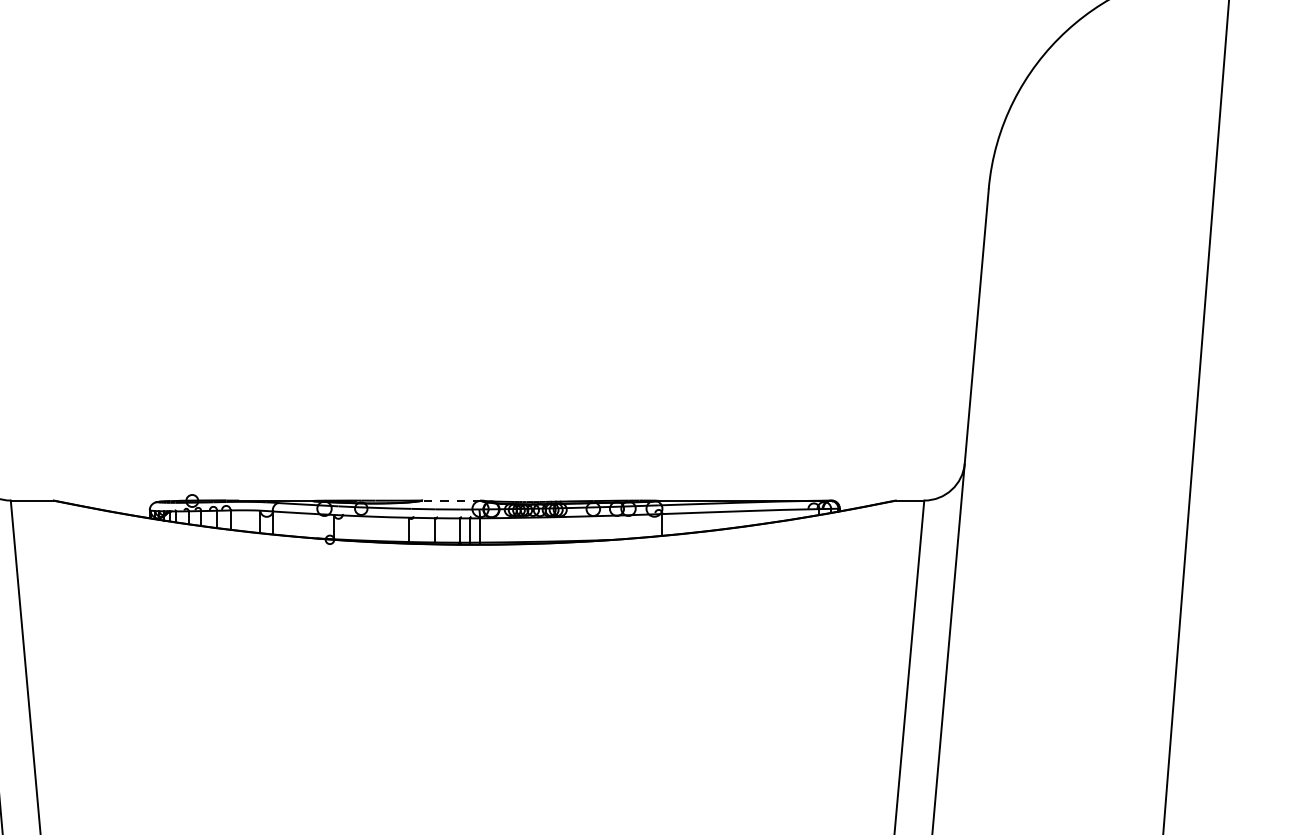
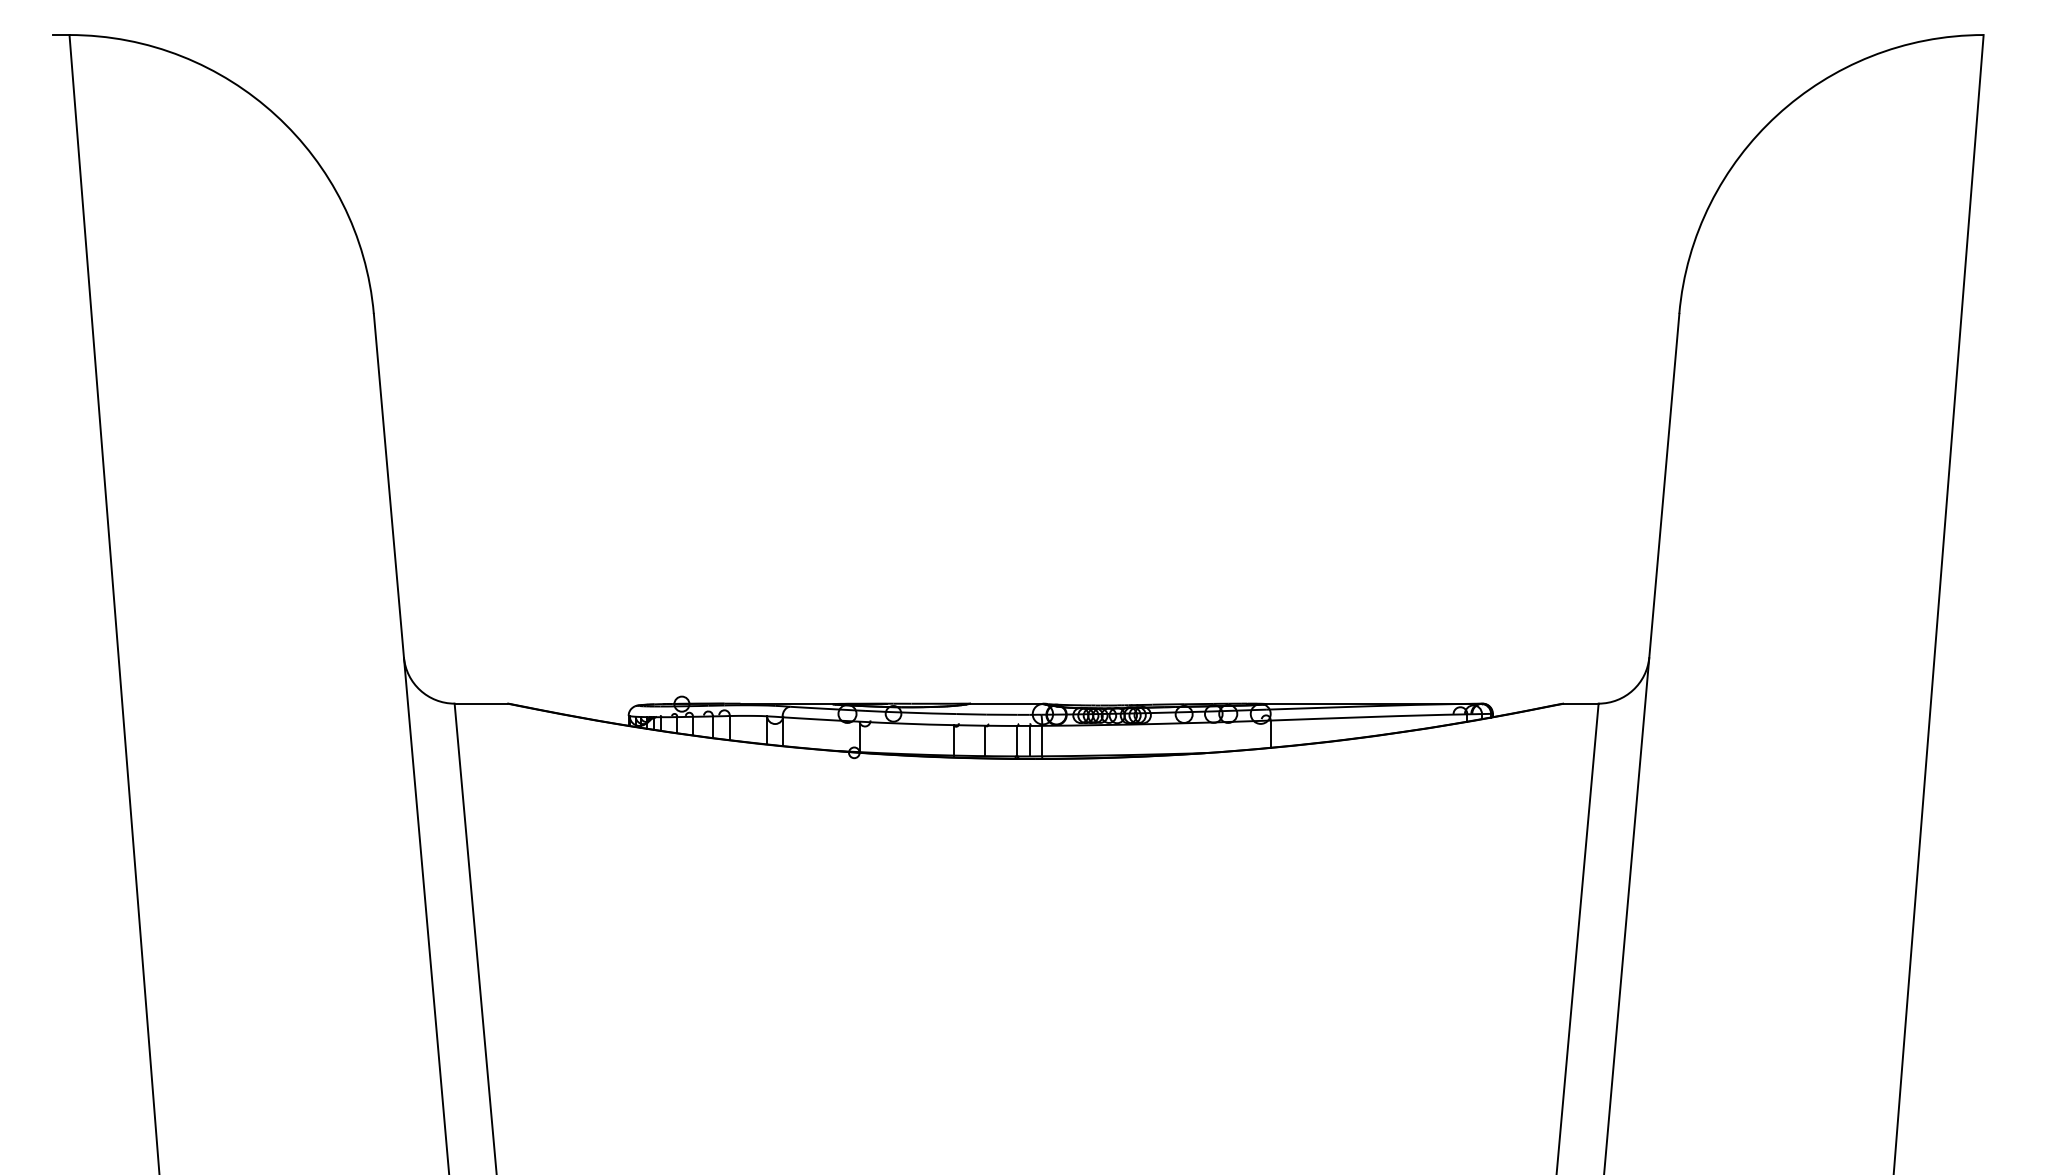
line: (449, 500) -> (1004, 703), dashed -> solid

